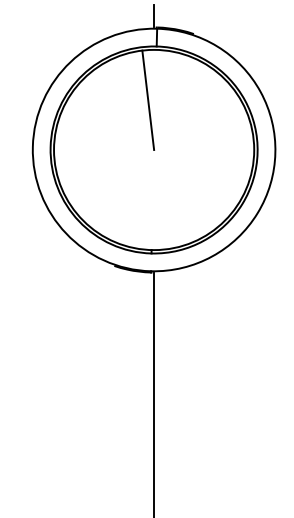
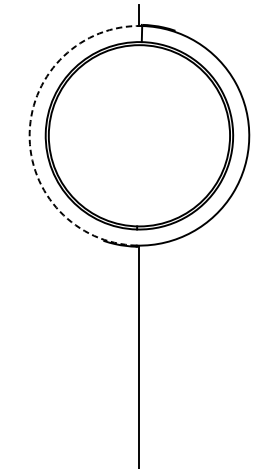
line: (148, 100) -> (134, 90), removed
arc: (32, 146) -> (29, 132), solid -> dashed

